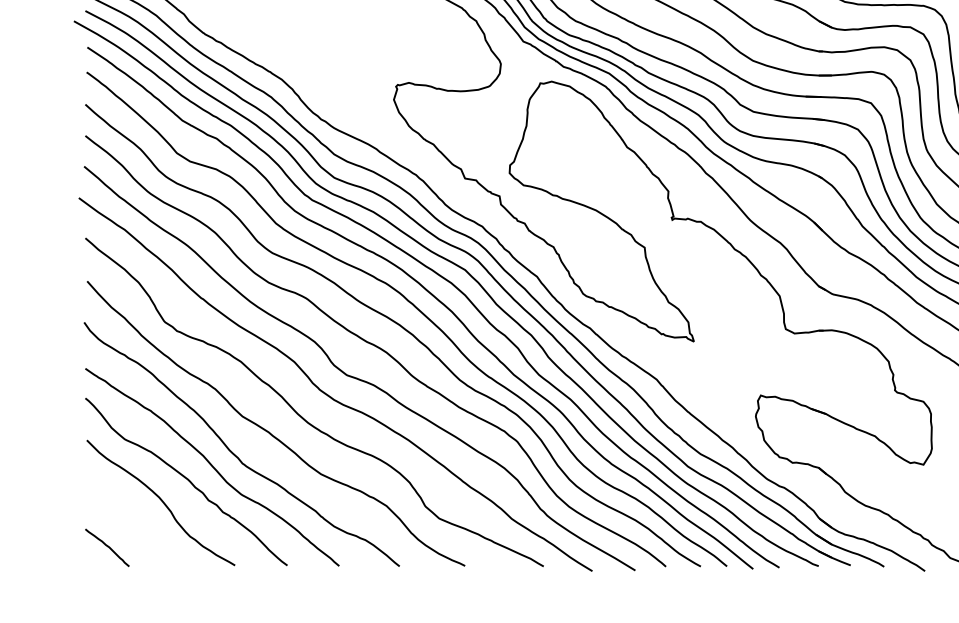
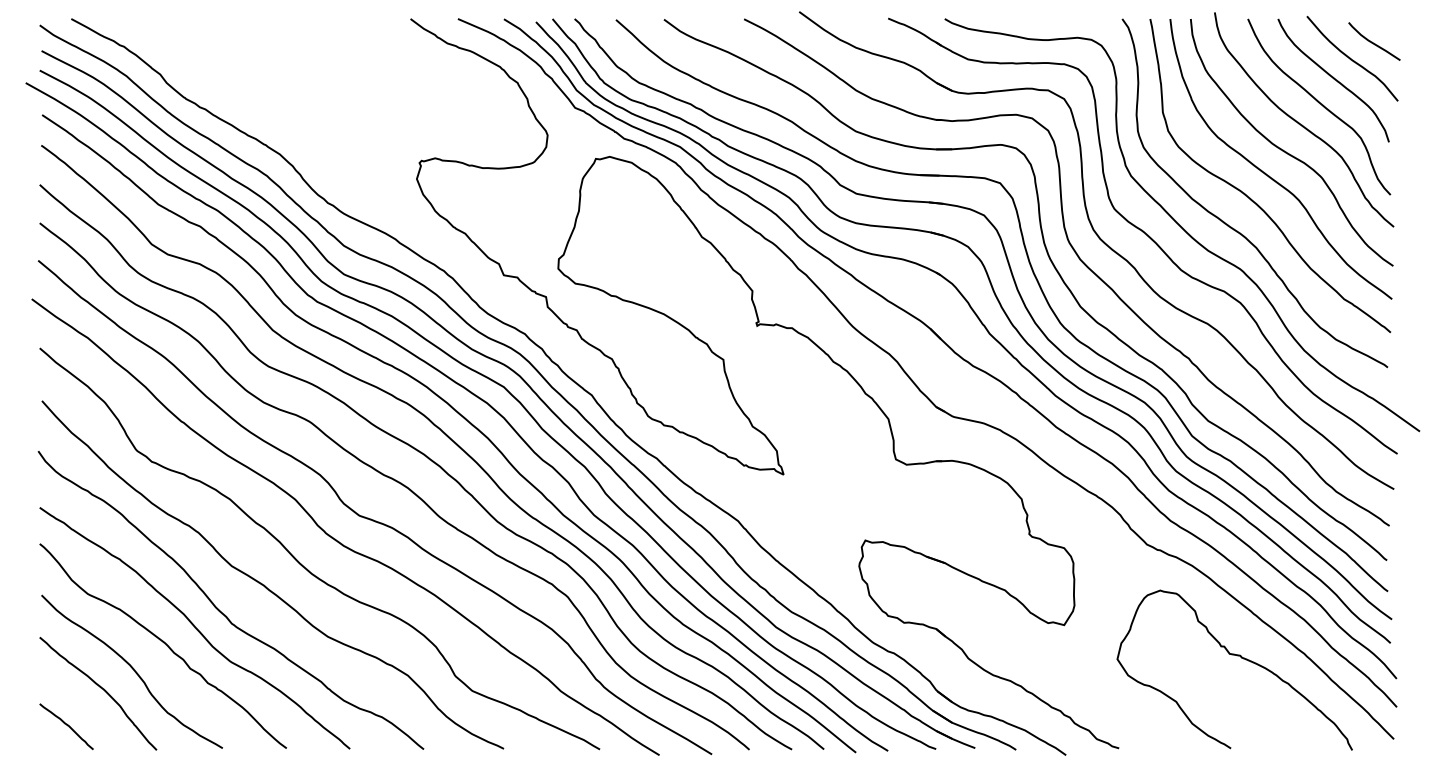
curve: (135, 516) -> (100, 688), added

